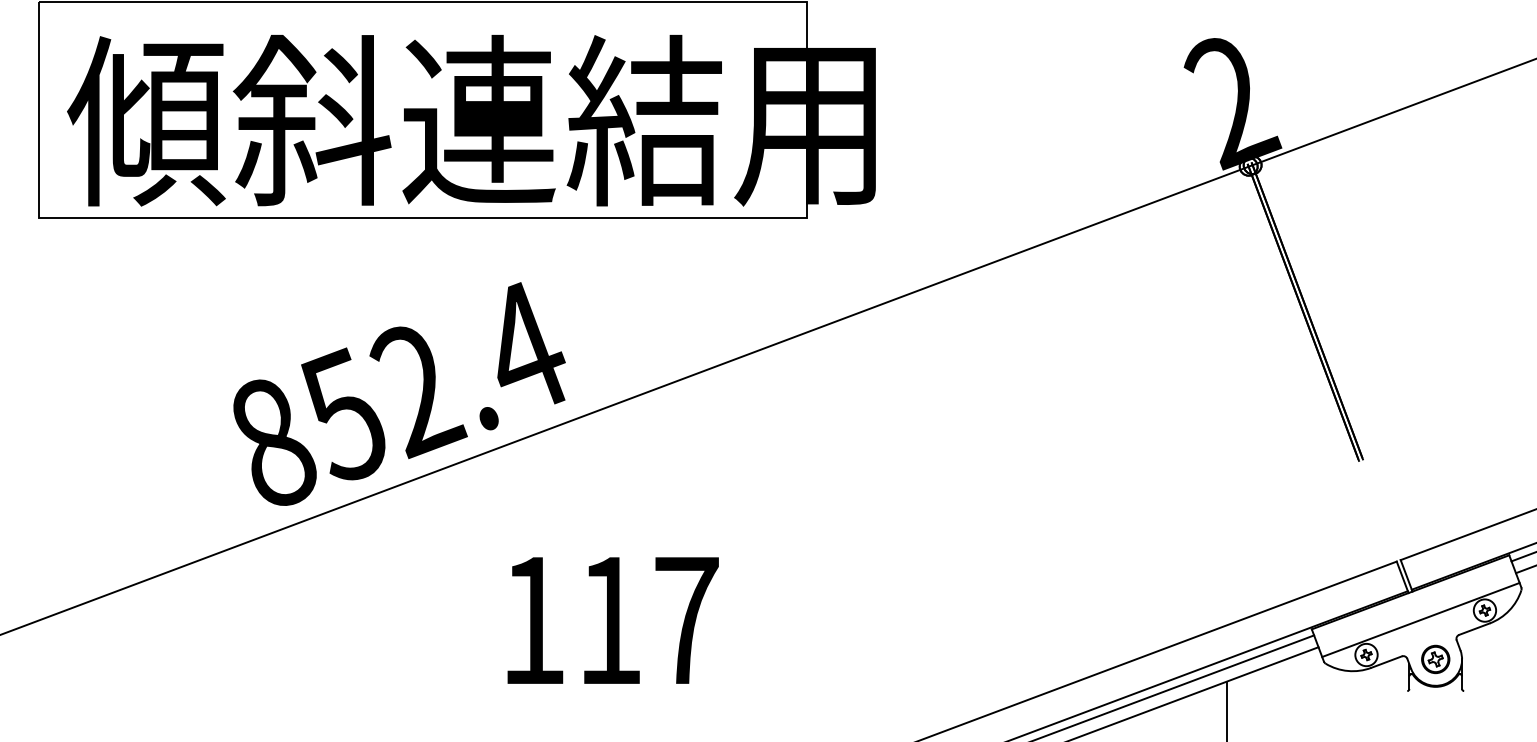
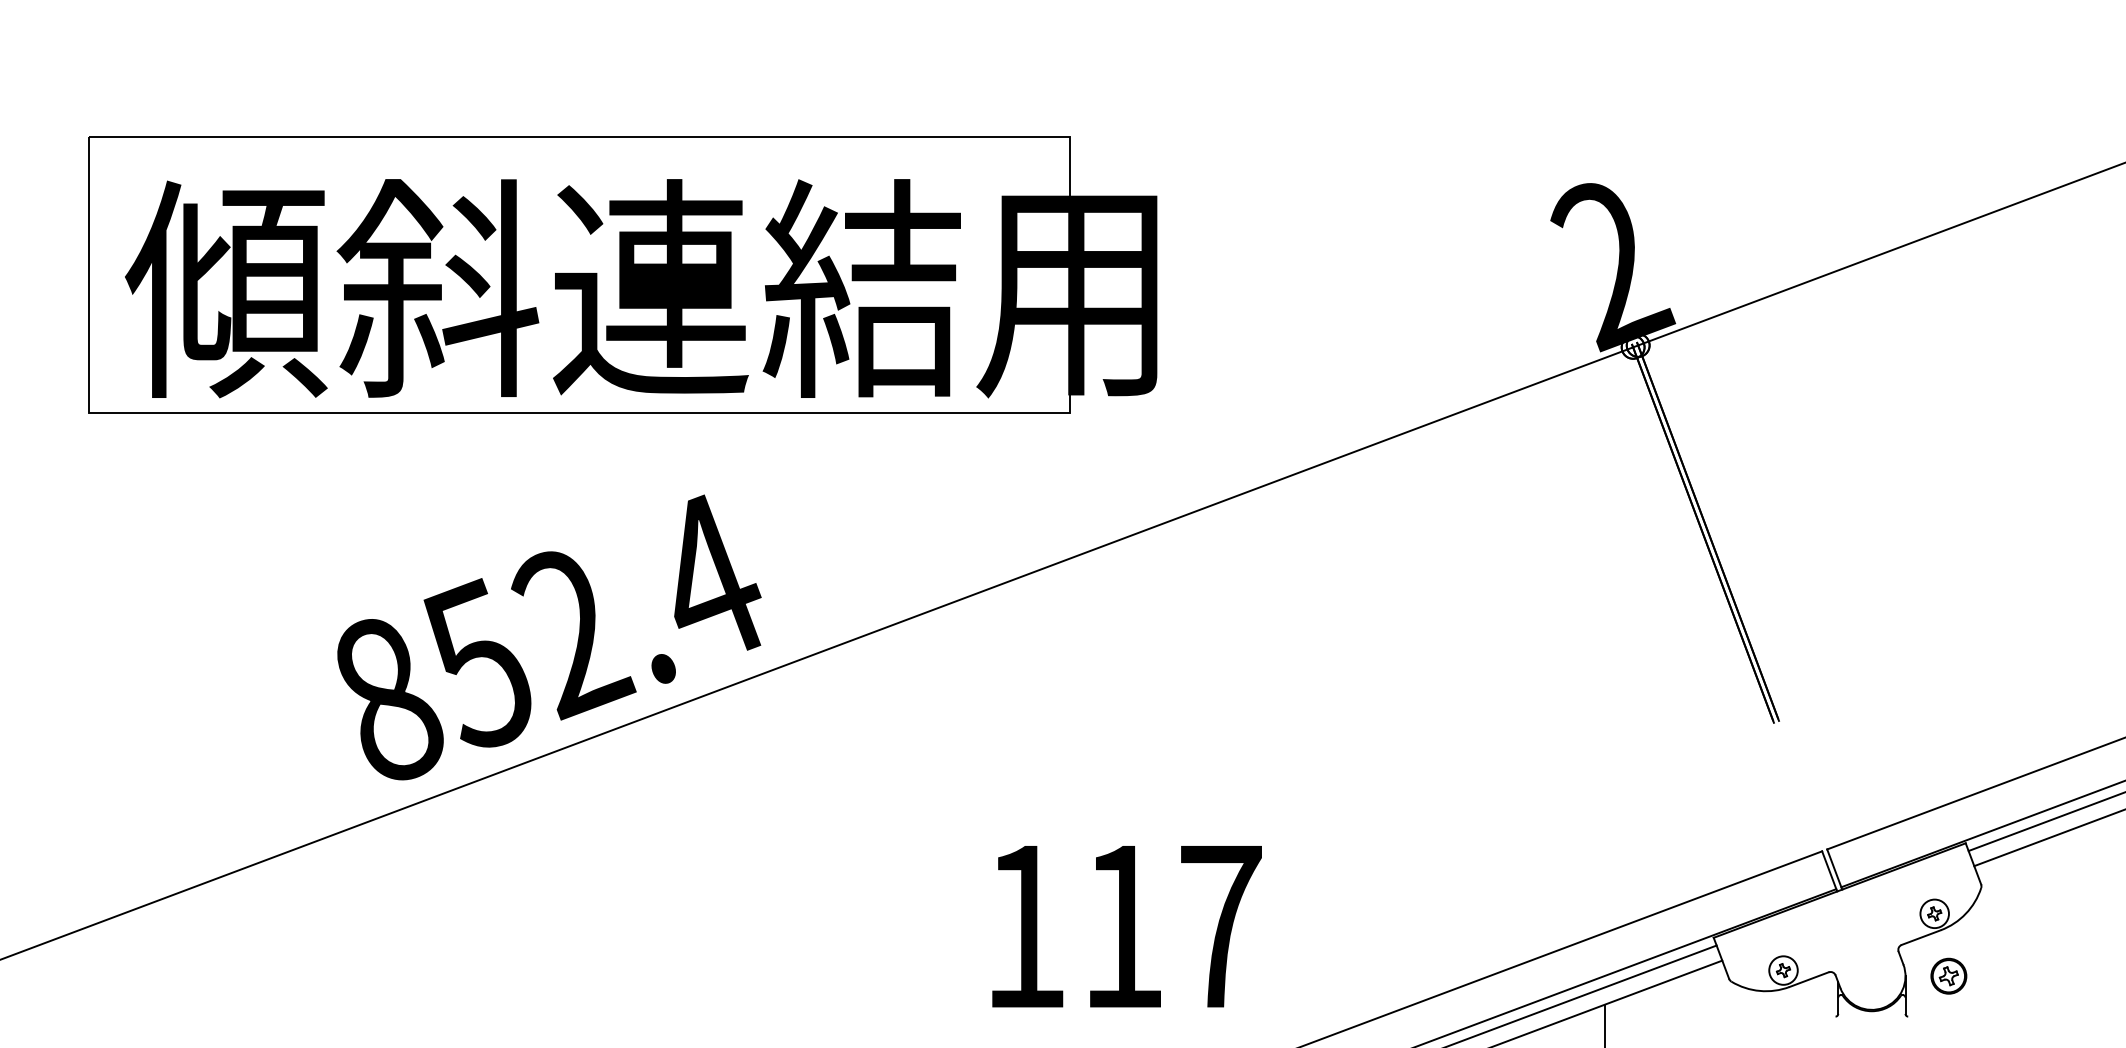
line: (1420, 619) -> (1852, 925), removed
text: (612, 620) -> (1126, 926), moved
part: (1435, 658) -> (1948, 975), moved

